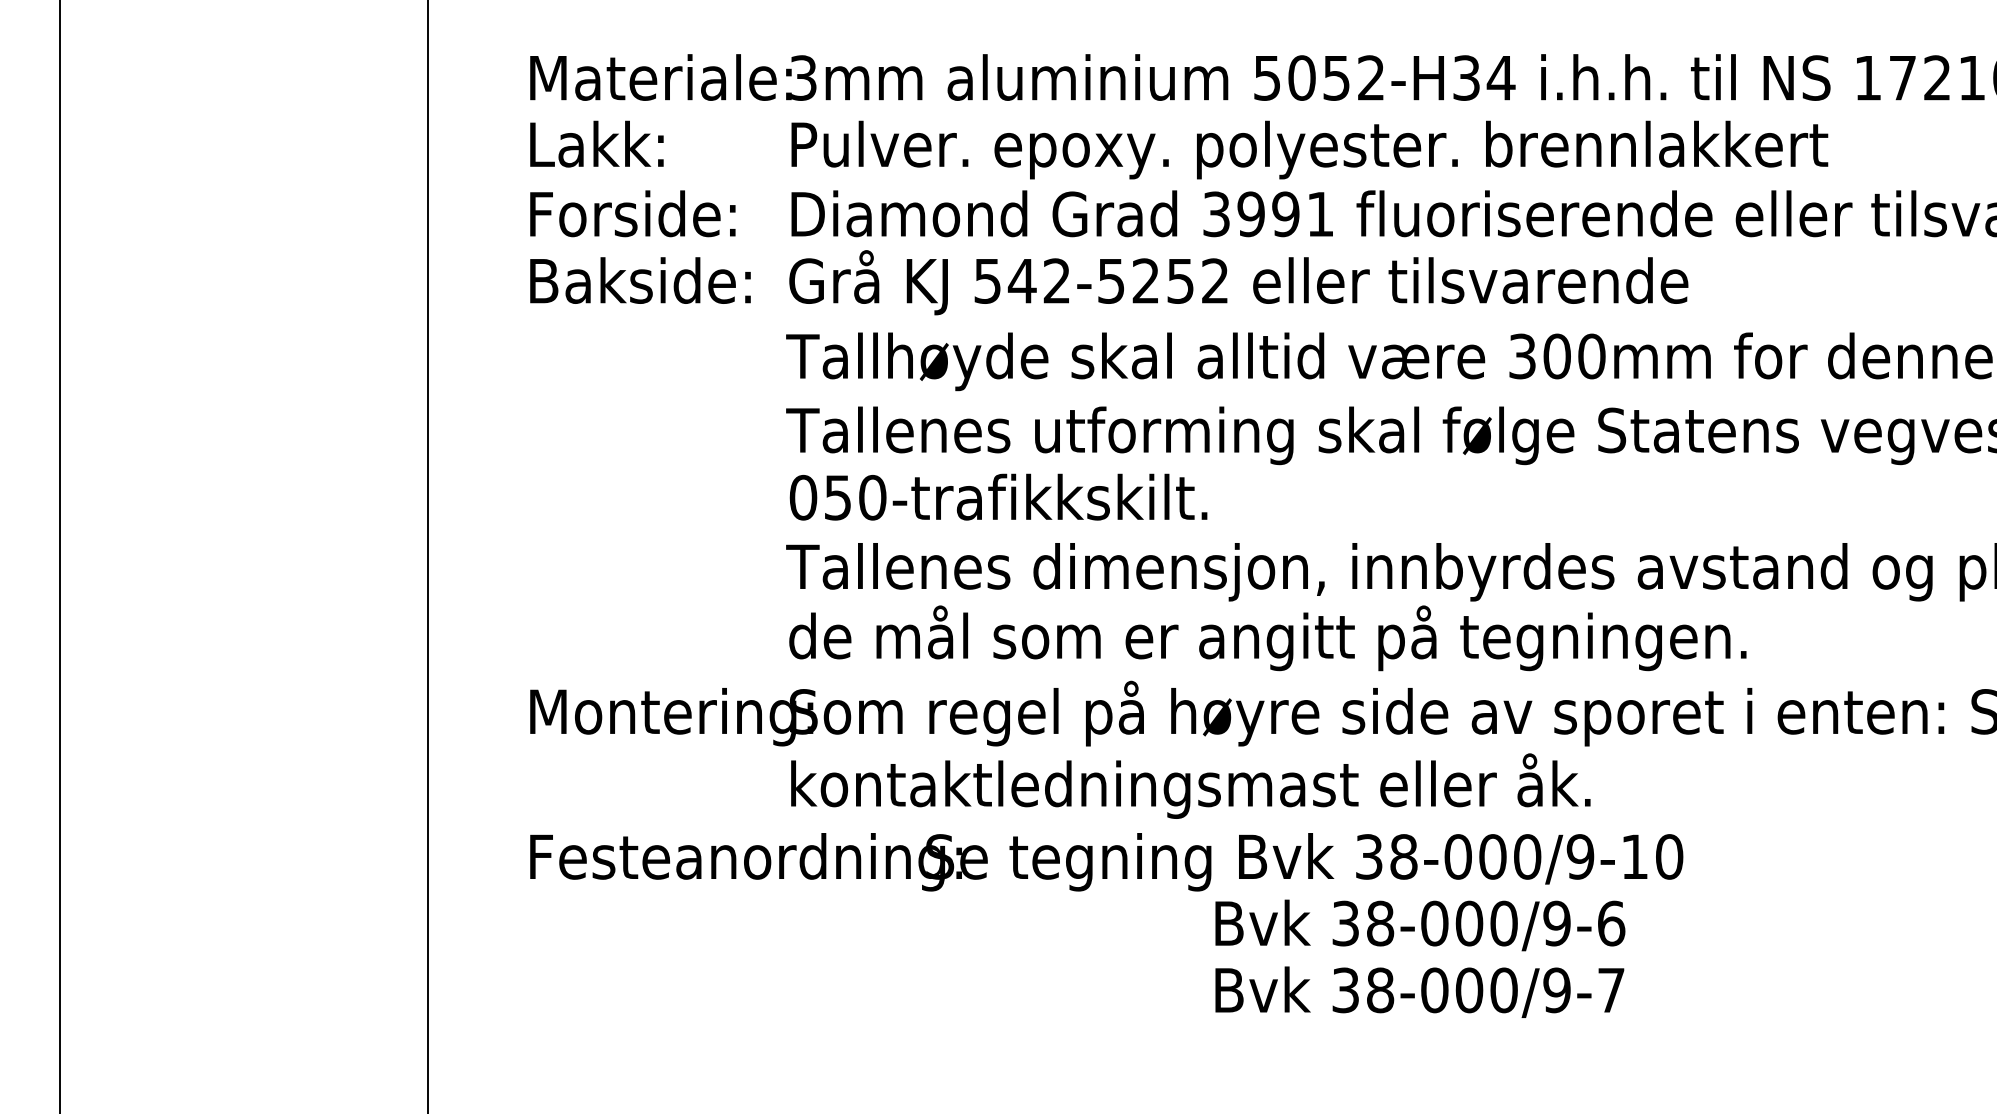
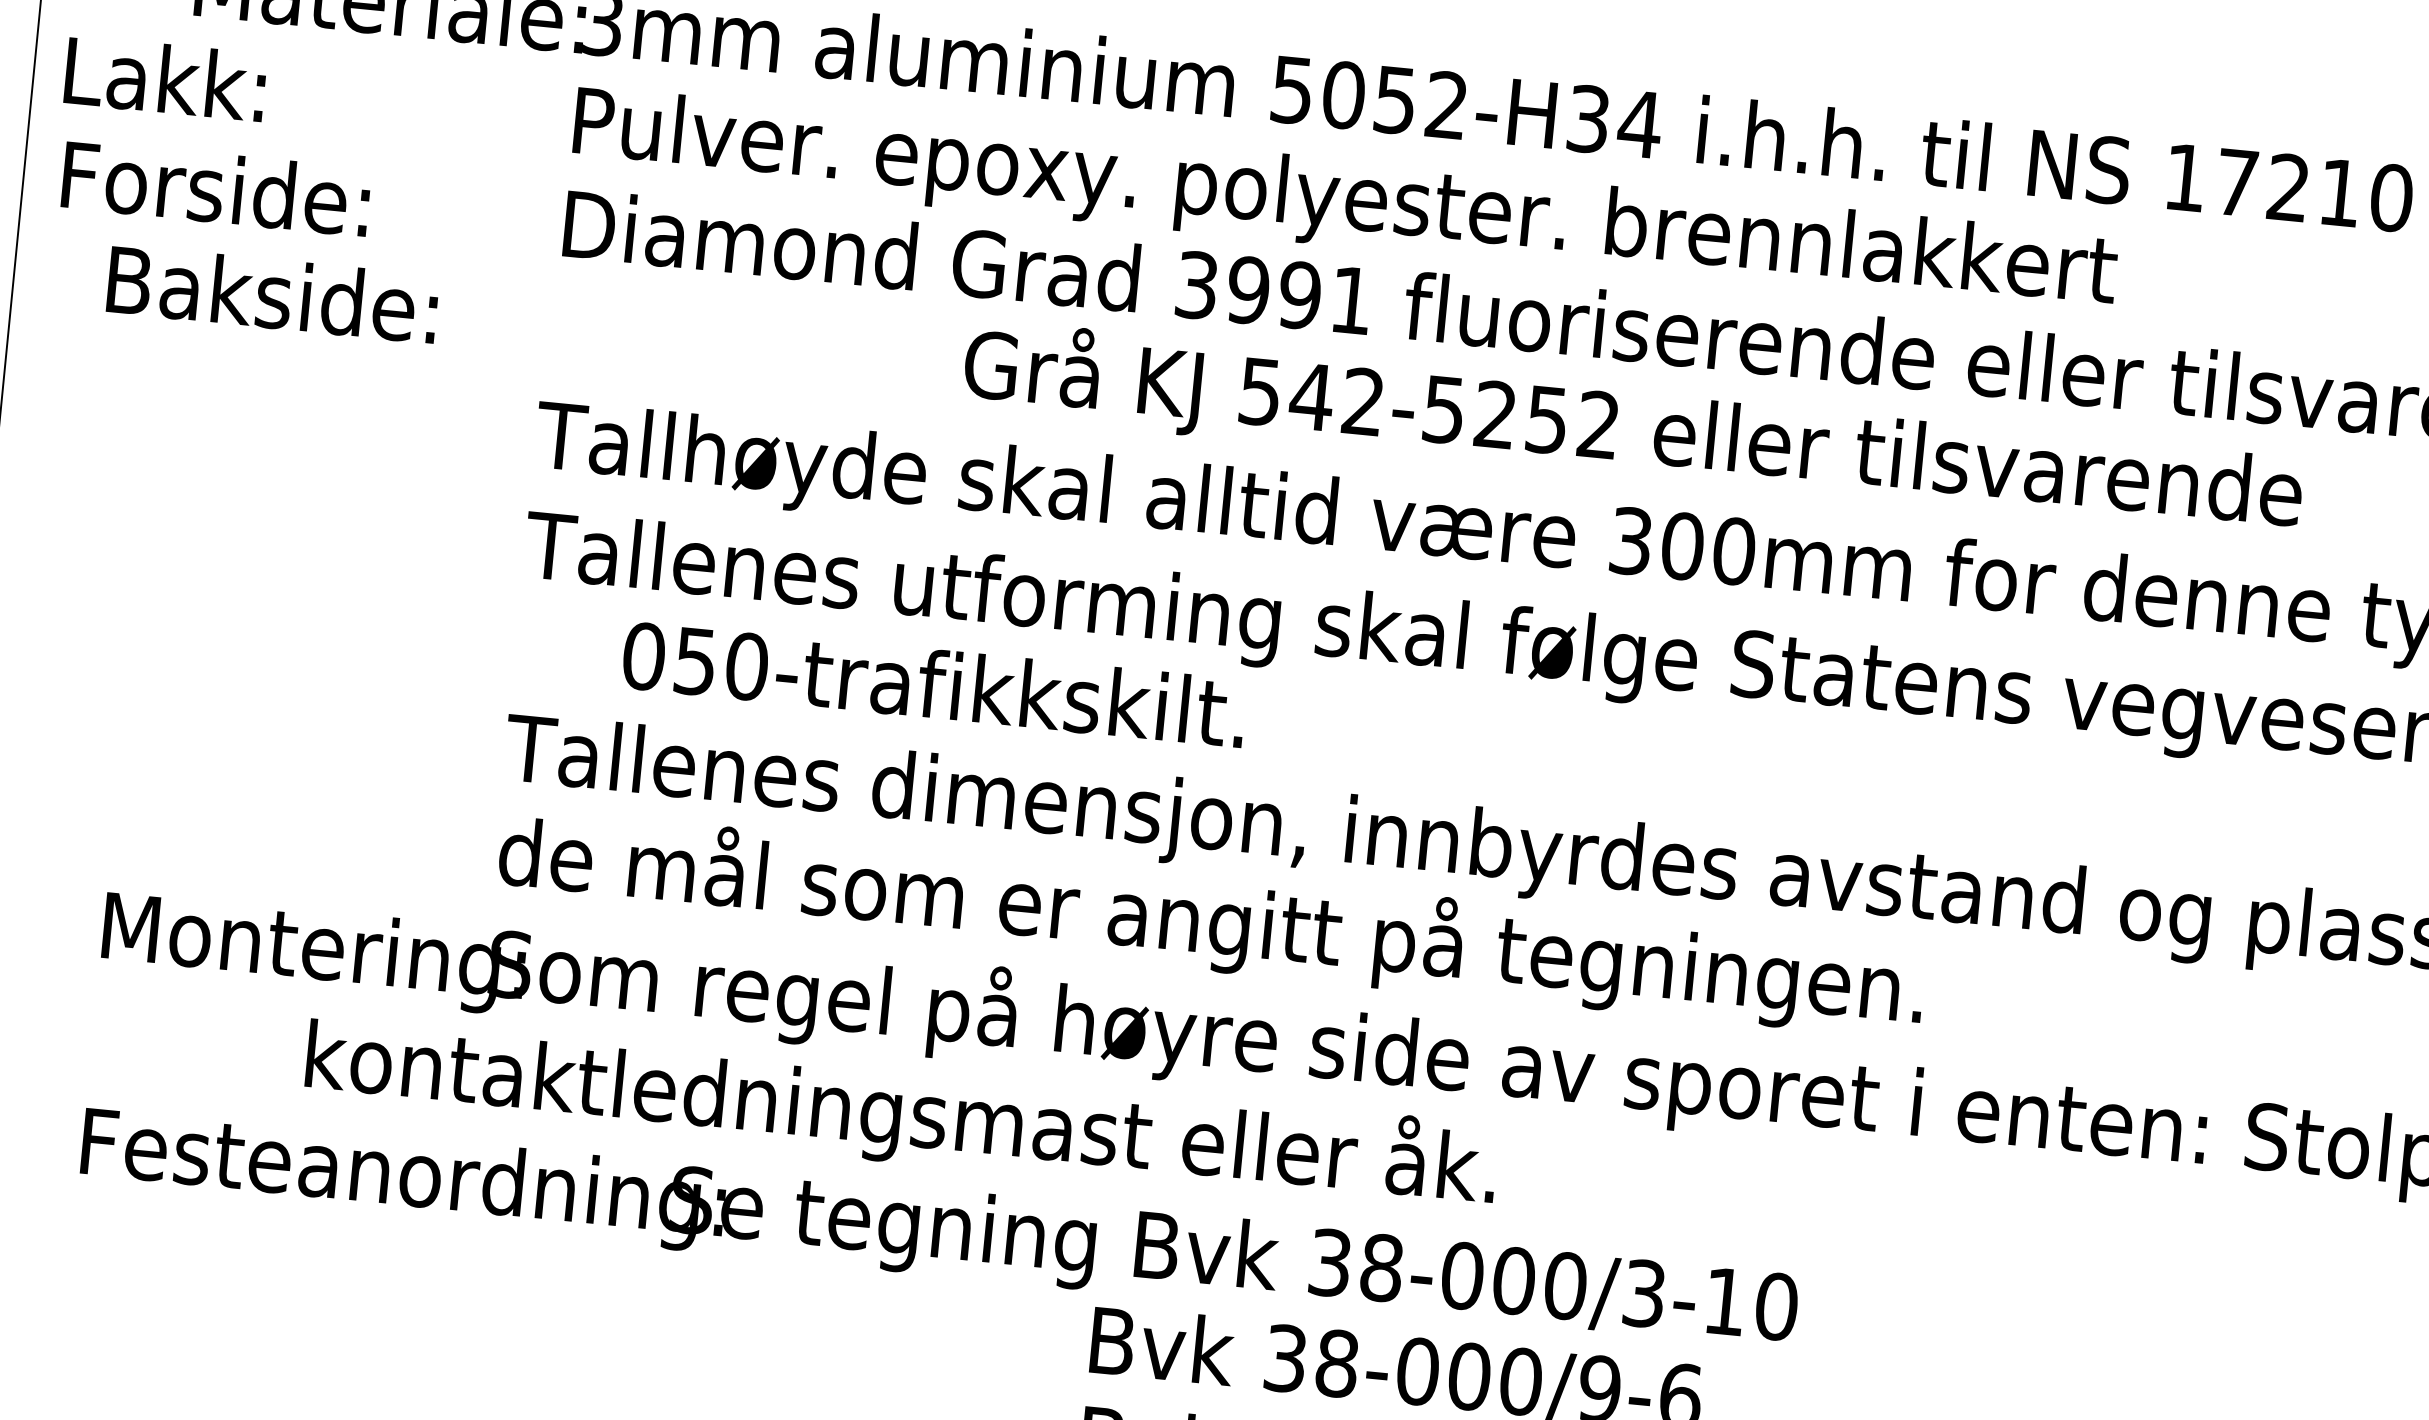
text: (596, 143) -> (165, 77), moved
text: (632, 213) -> (215, 187), moved
text: (640, 280) -> (272, 294), moved
text: (1238, 282) -> (1632, 430), moved
text: (998, 496) -> (934, 683), moved
text: (1190, 785) -> (901, 1113), moved
text: (1580, 856) -> (1644, 1293), 38-000/9-10 -> 38-000/3-10

